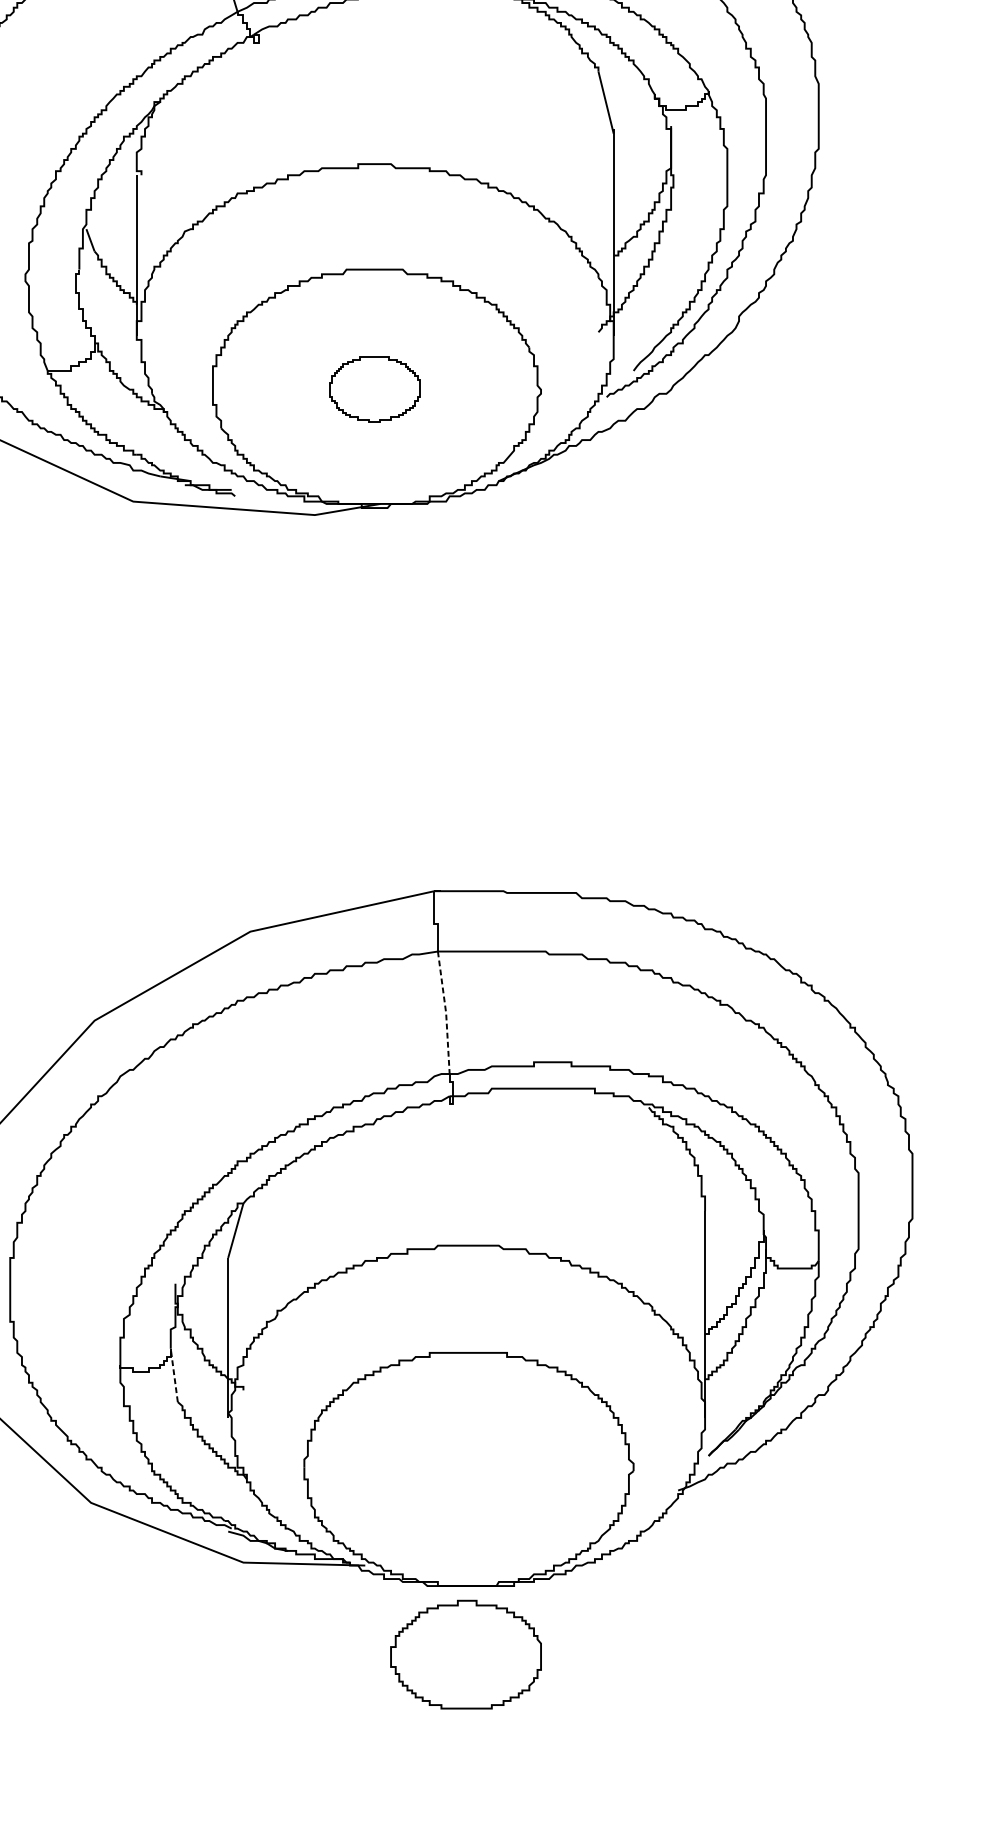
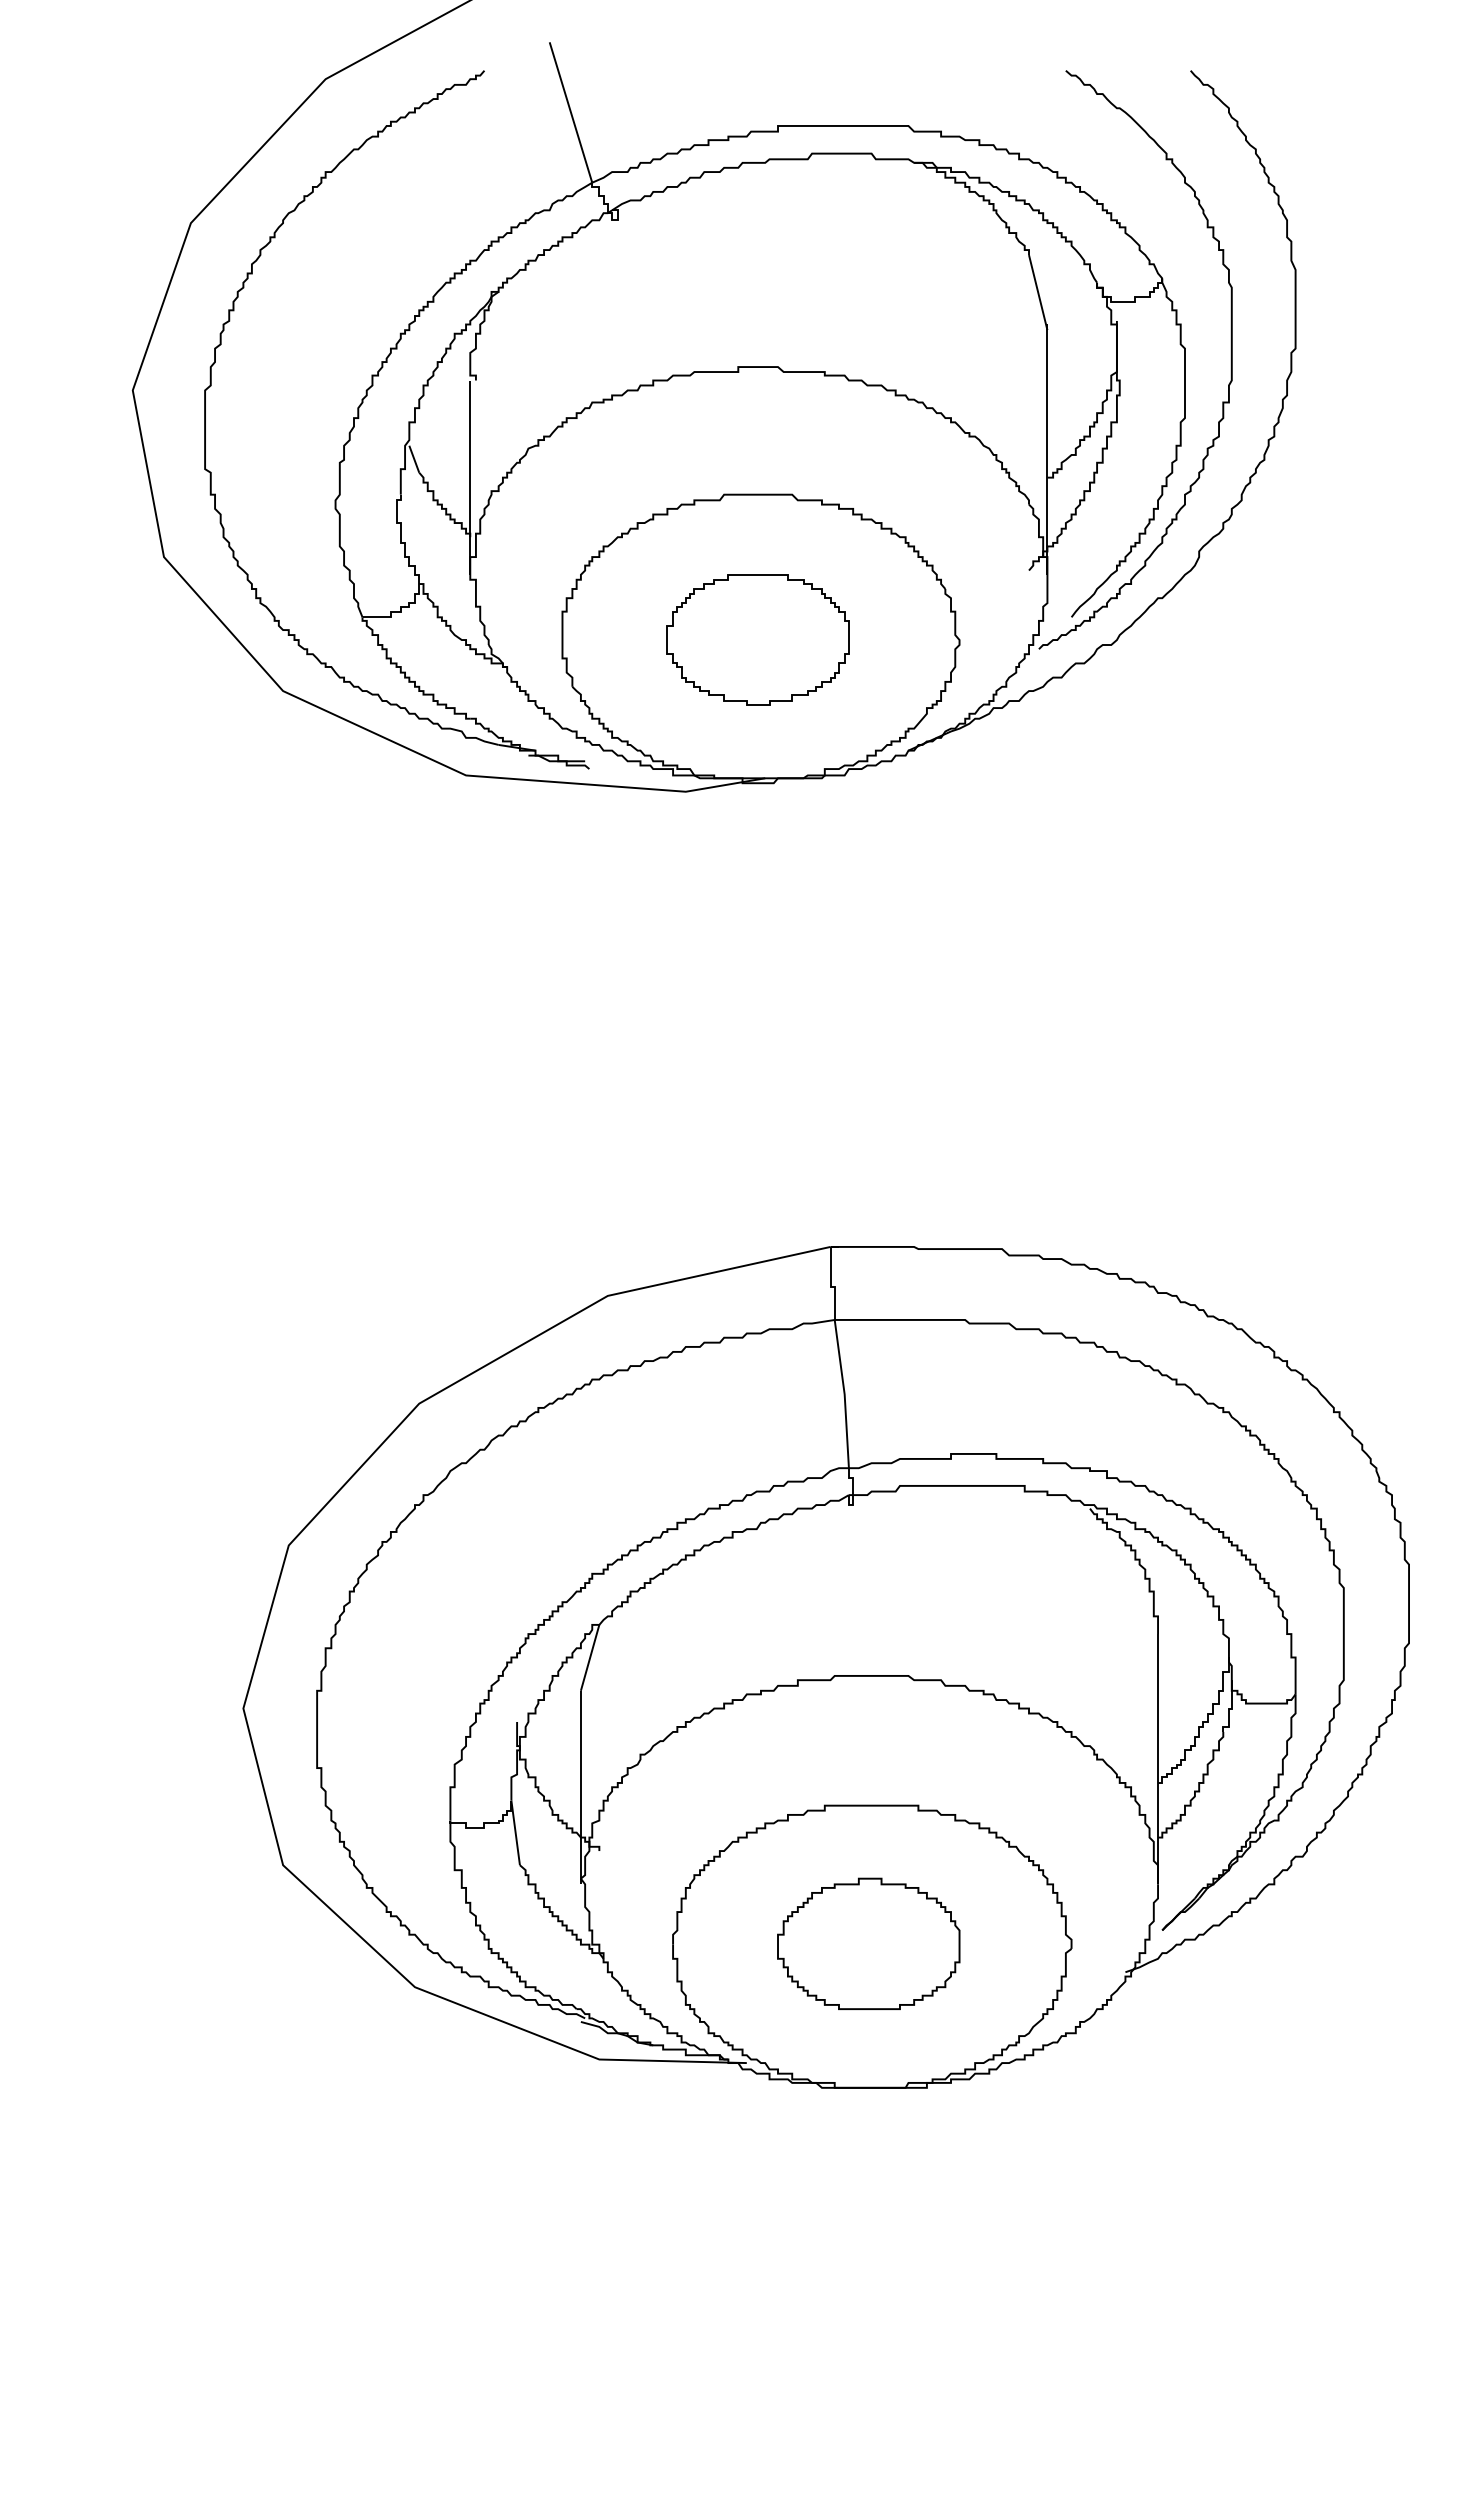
part: (374, 389) -> (757, 639), size x1.67
line: (446, 1013) -> (844, 1394), dashed -> solid
line: (174, 1375) -> (515, 1832), dashed -> solid
part: (465, 1654) -> (868, 1943), moved

